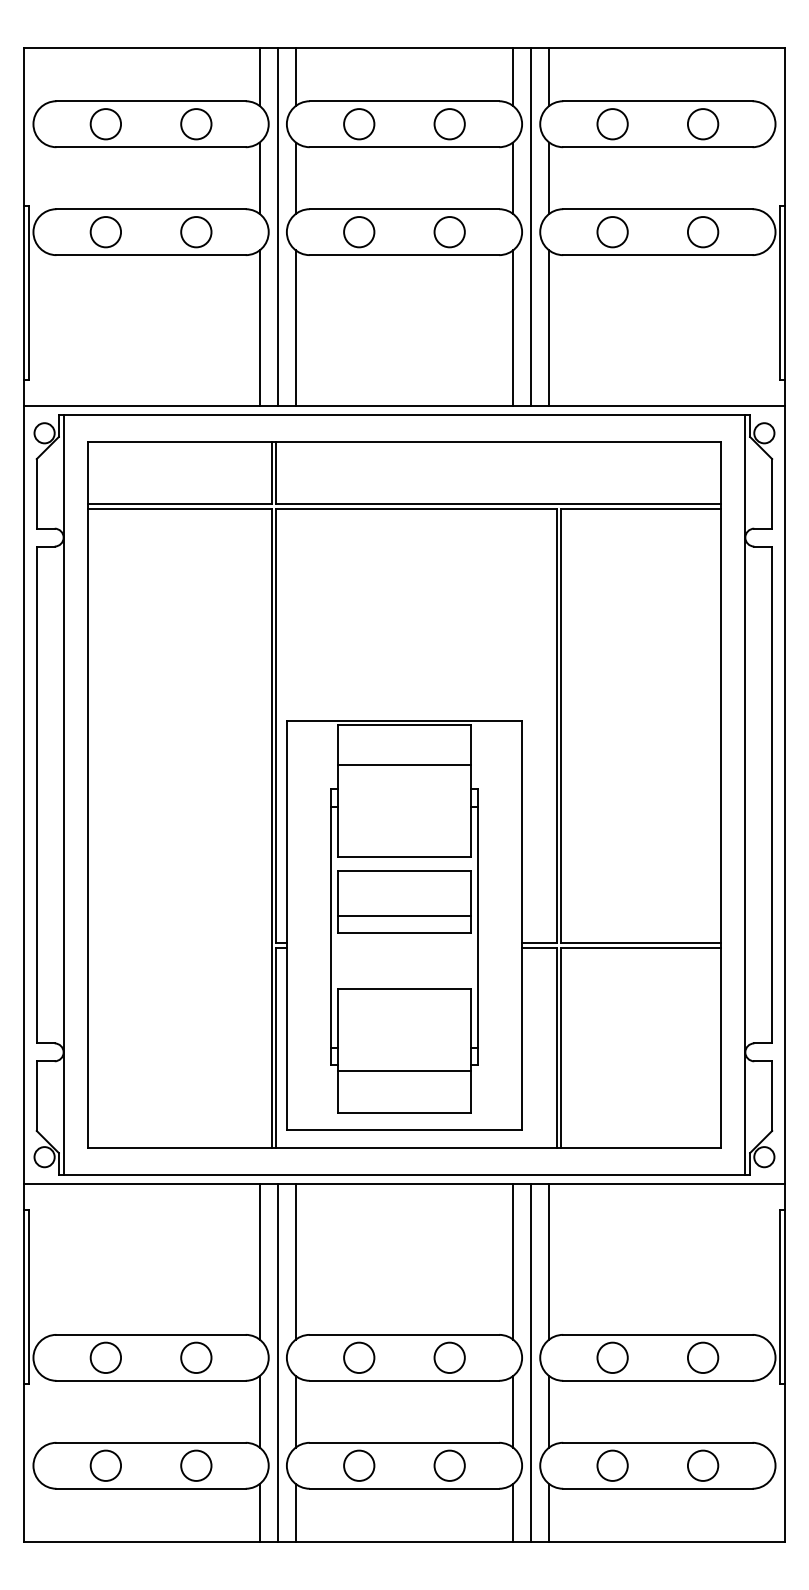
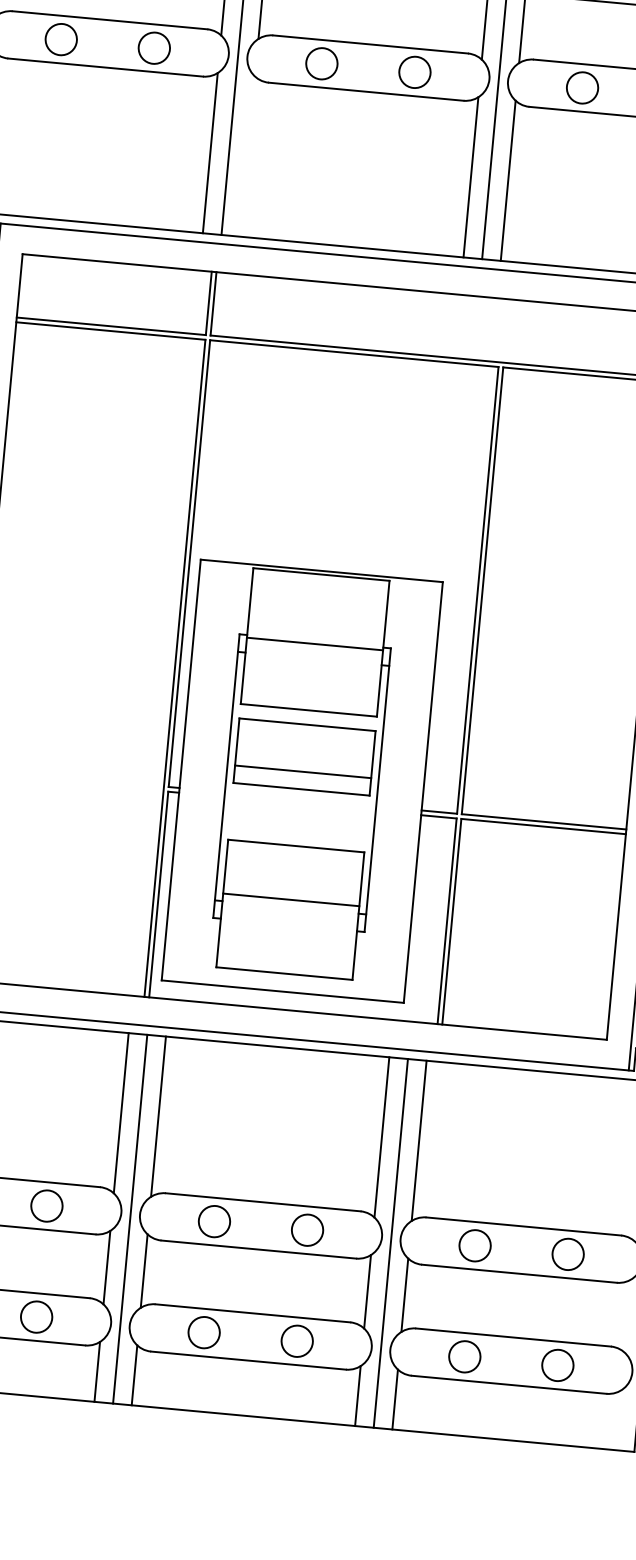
line: (295, 328) -> (247, 156), removed
line: (404, 765) -> (314, 644), moved
line: (404, 1070) -> (291, 899), moved

